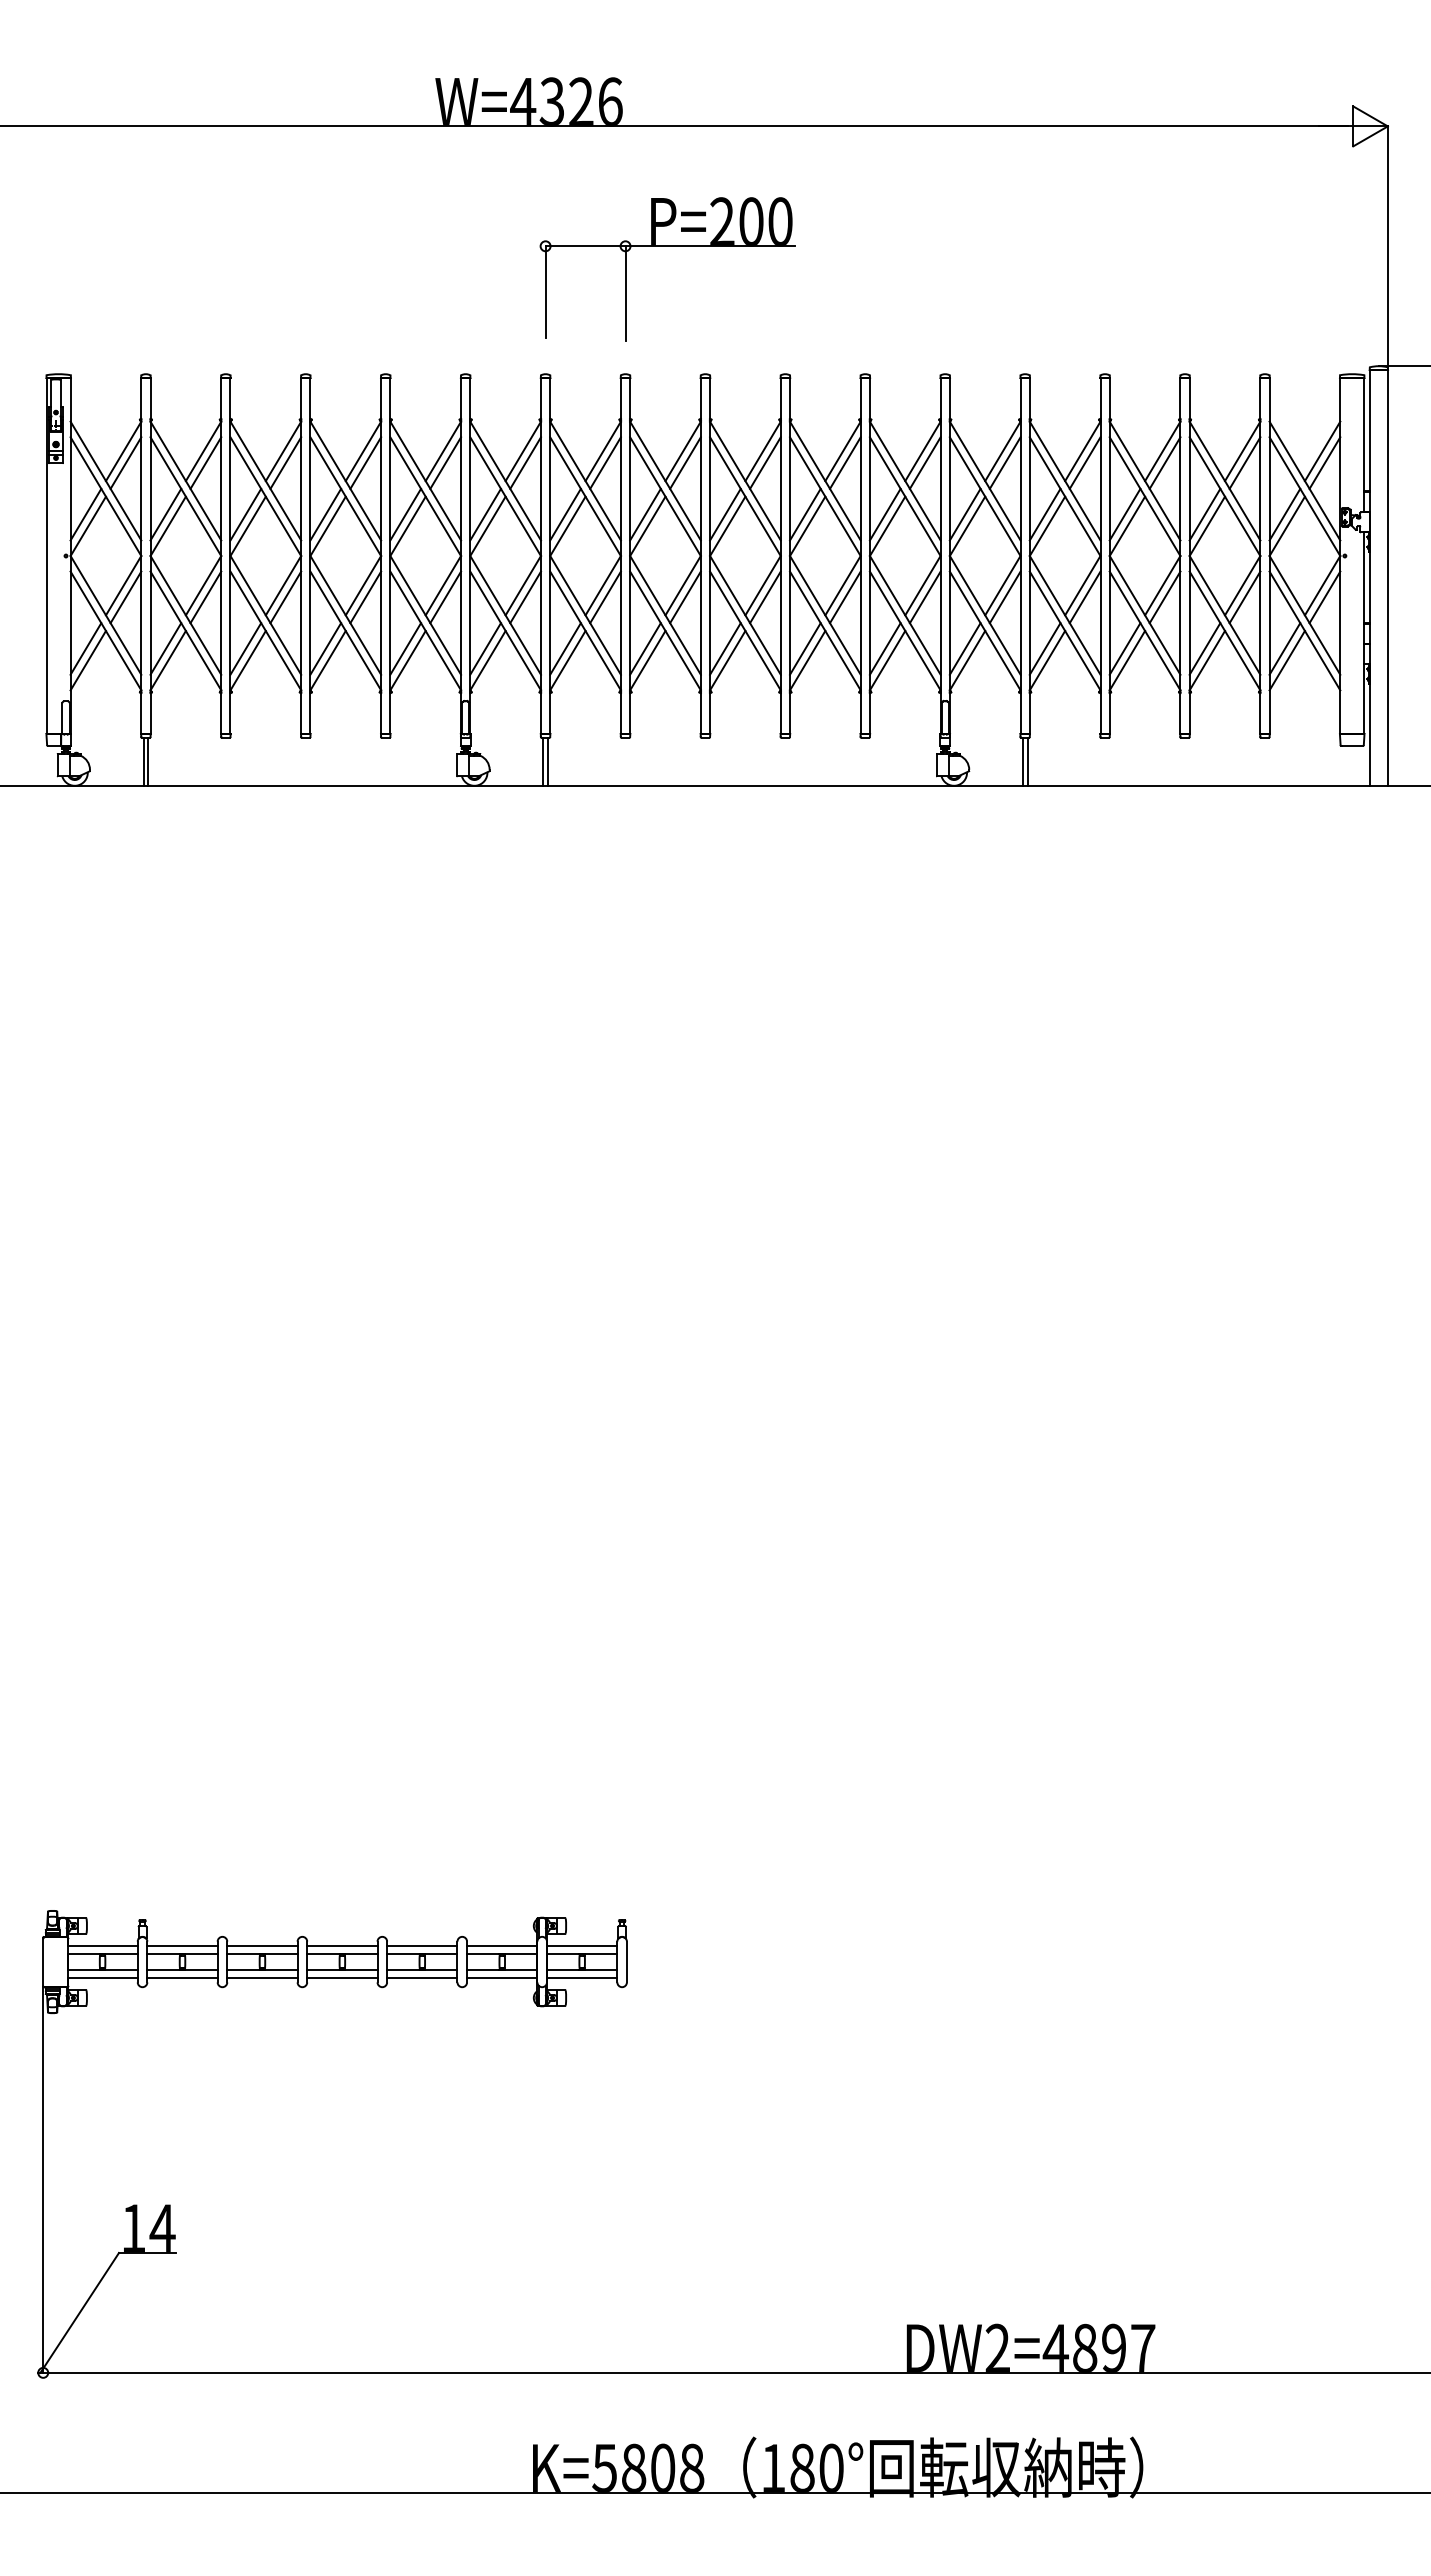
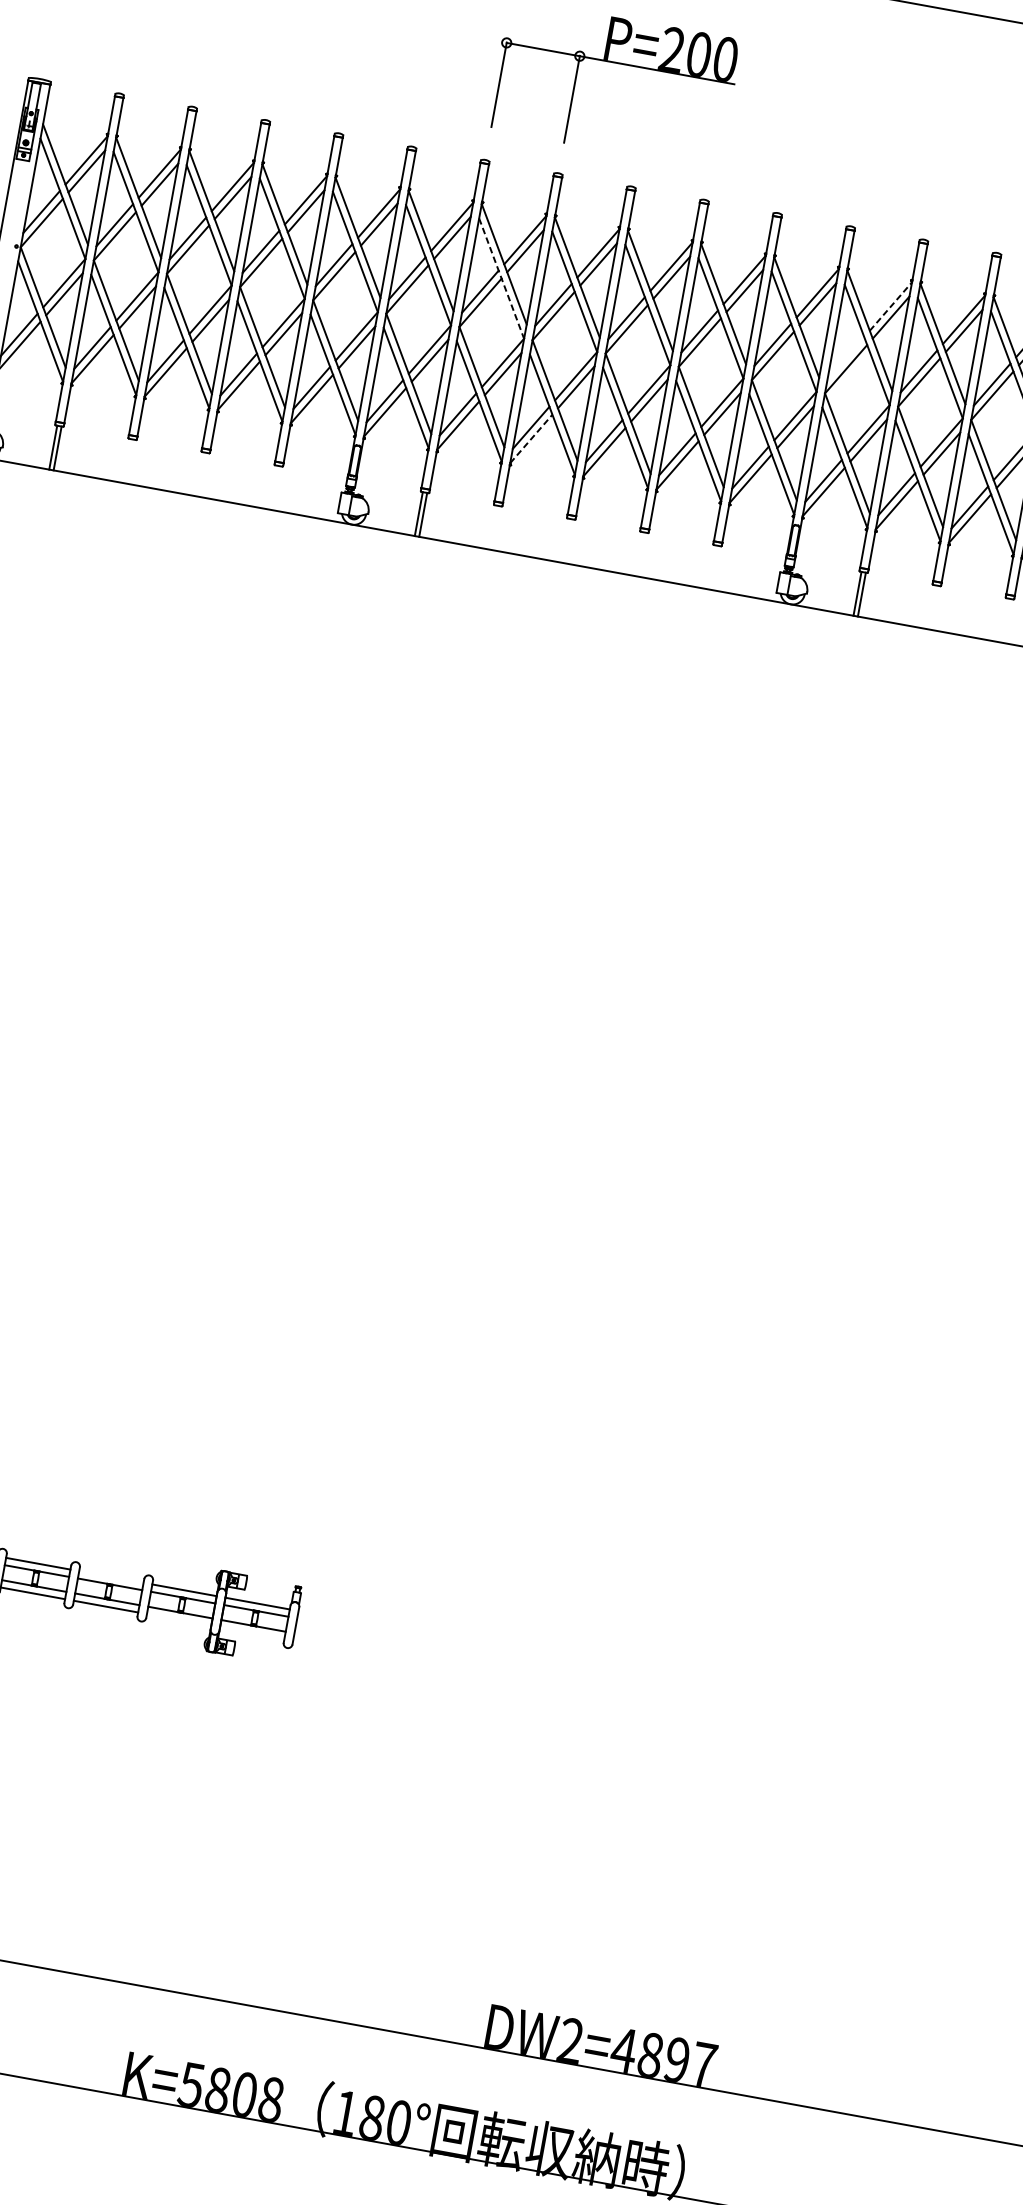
line: (1002, 451) -> (890, 306), solid -> dashed
line: (585, 497) -> (501, 279), solid -> dashed
line: (964, 514) -> (845, 357), removed
line: (647, 660) -> (531, 438), solid -> dashed
line: (422, 1945) -> (111, 1576), removed
line: (502, 1978) -> (179, 1620), removed
line: (582, 1978) -> (252, 1633), removed

